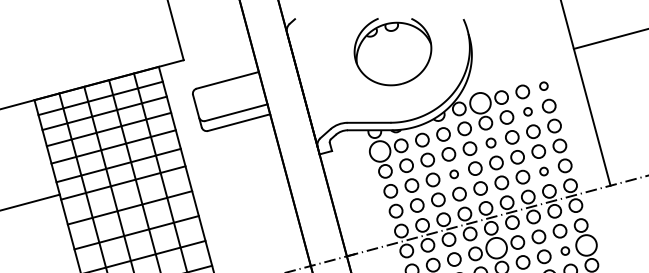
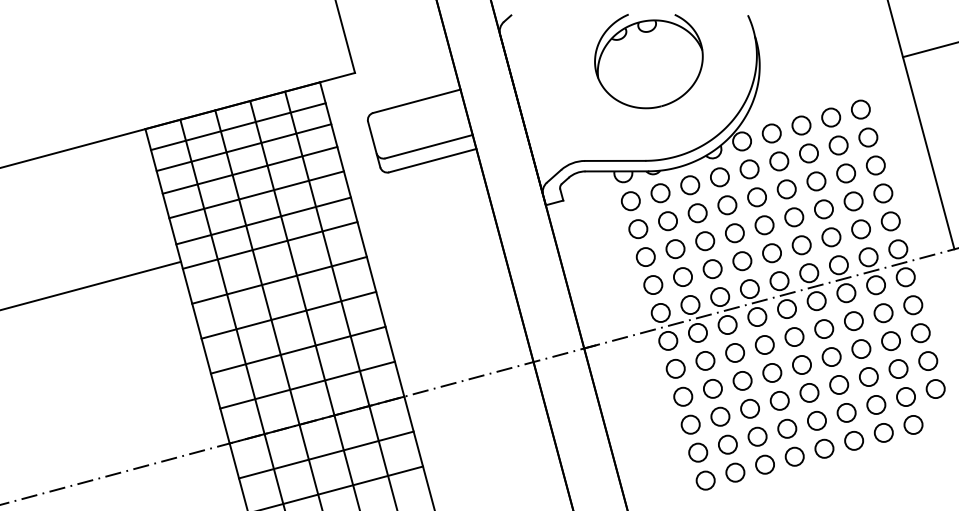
circle: (543, 86) -> (860, 109), size x1.67
circle: (480, 103) -> (771, 133), size x0.62
circle: (527, 111) -> (838, 145), size x1.67
circle: (490, 143) -> (786, 189), size x1.43
circle: (379, 151) -> (630, 201), size x0.62
circle: (543, 171) -> (860, 229), size x1.67
circle: (453, 174) -> (734, 233), size x1.67
circle: (586, 245) -> (920, 333), size x0.62
circle: (496, 248) -> (794, 337), size x0.62
circle: (564, 250) -> (890, 340), size x1.67

